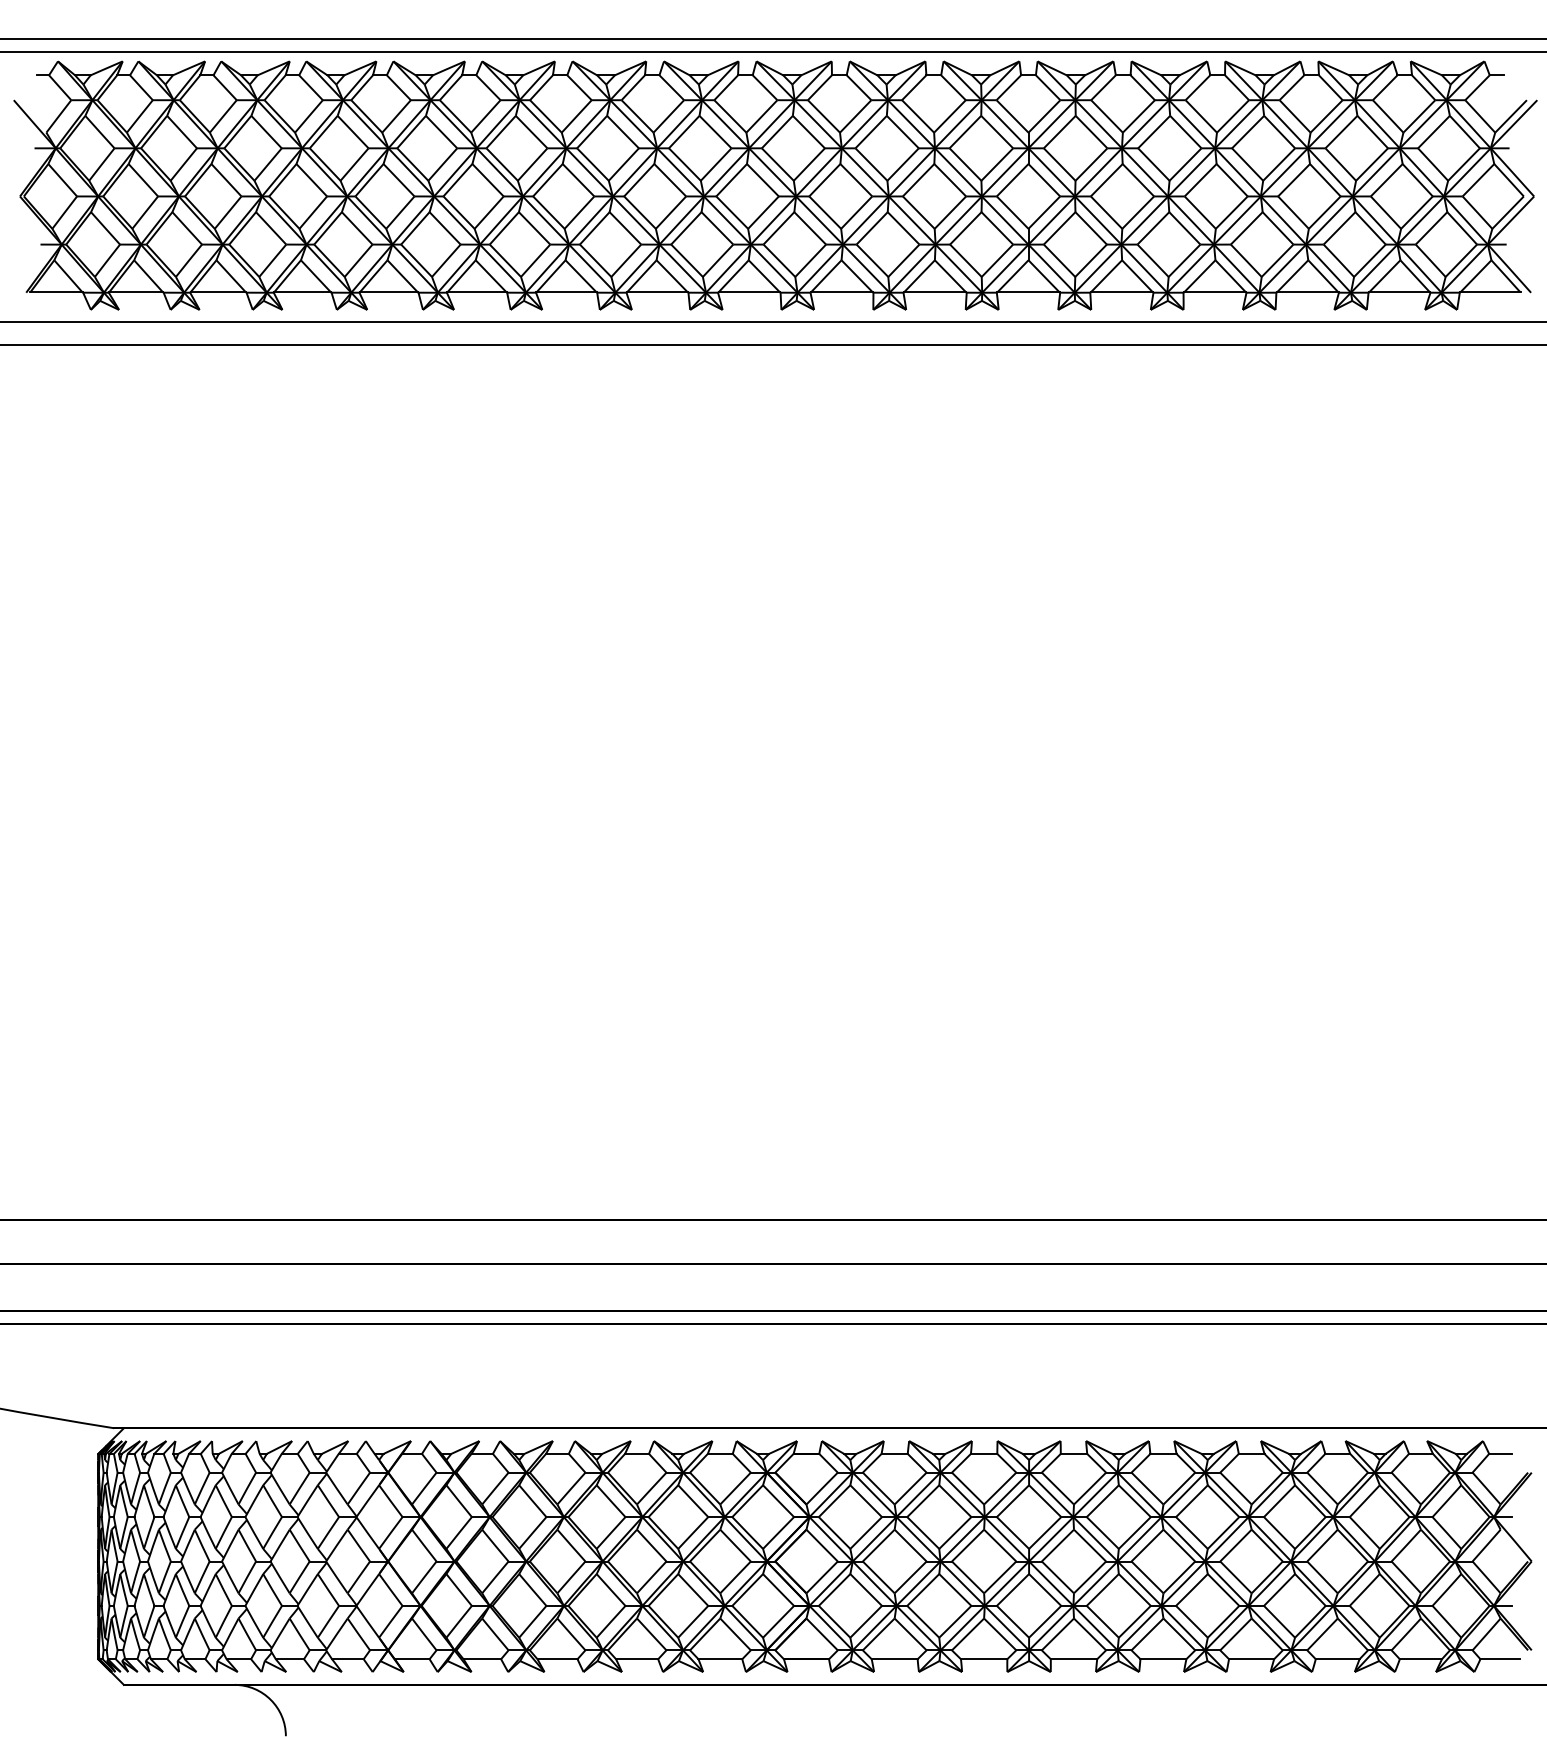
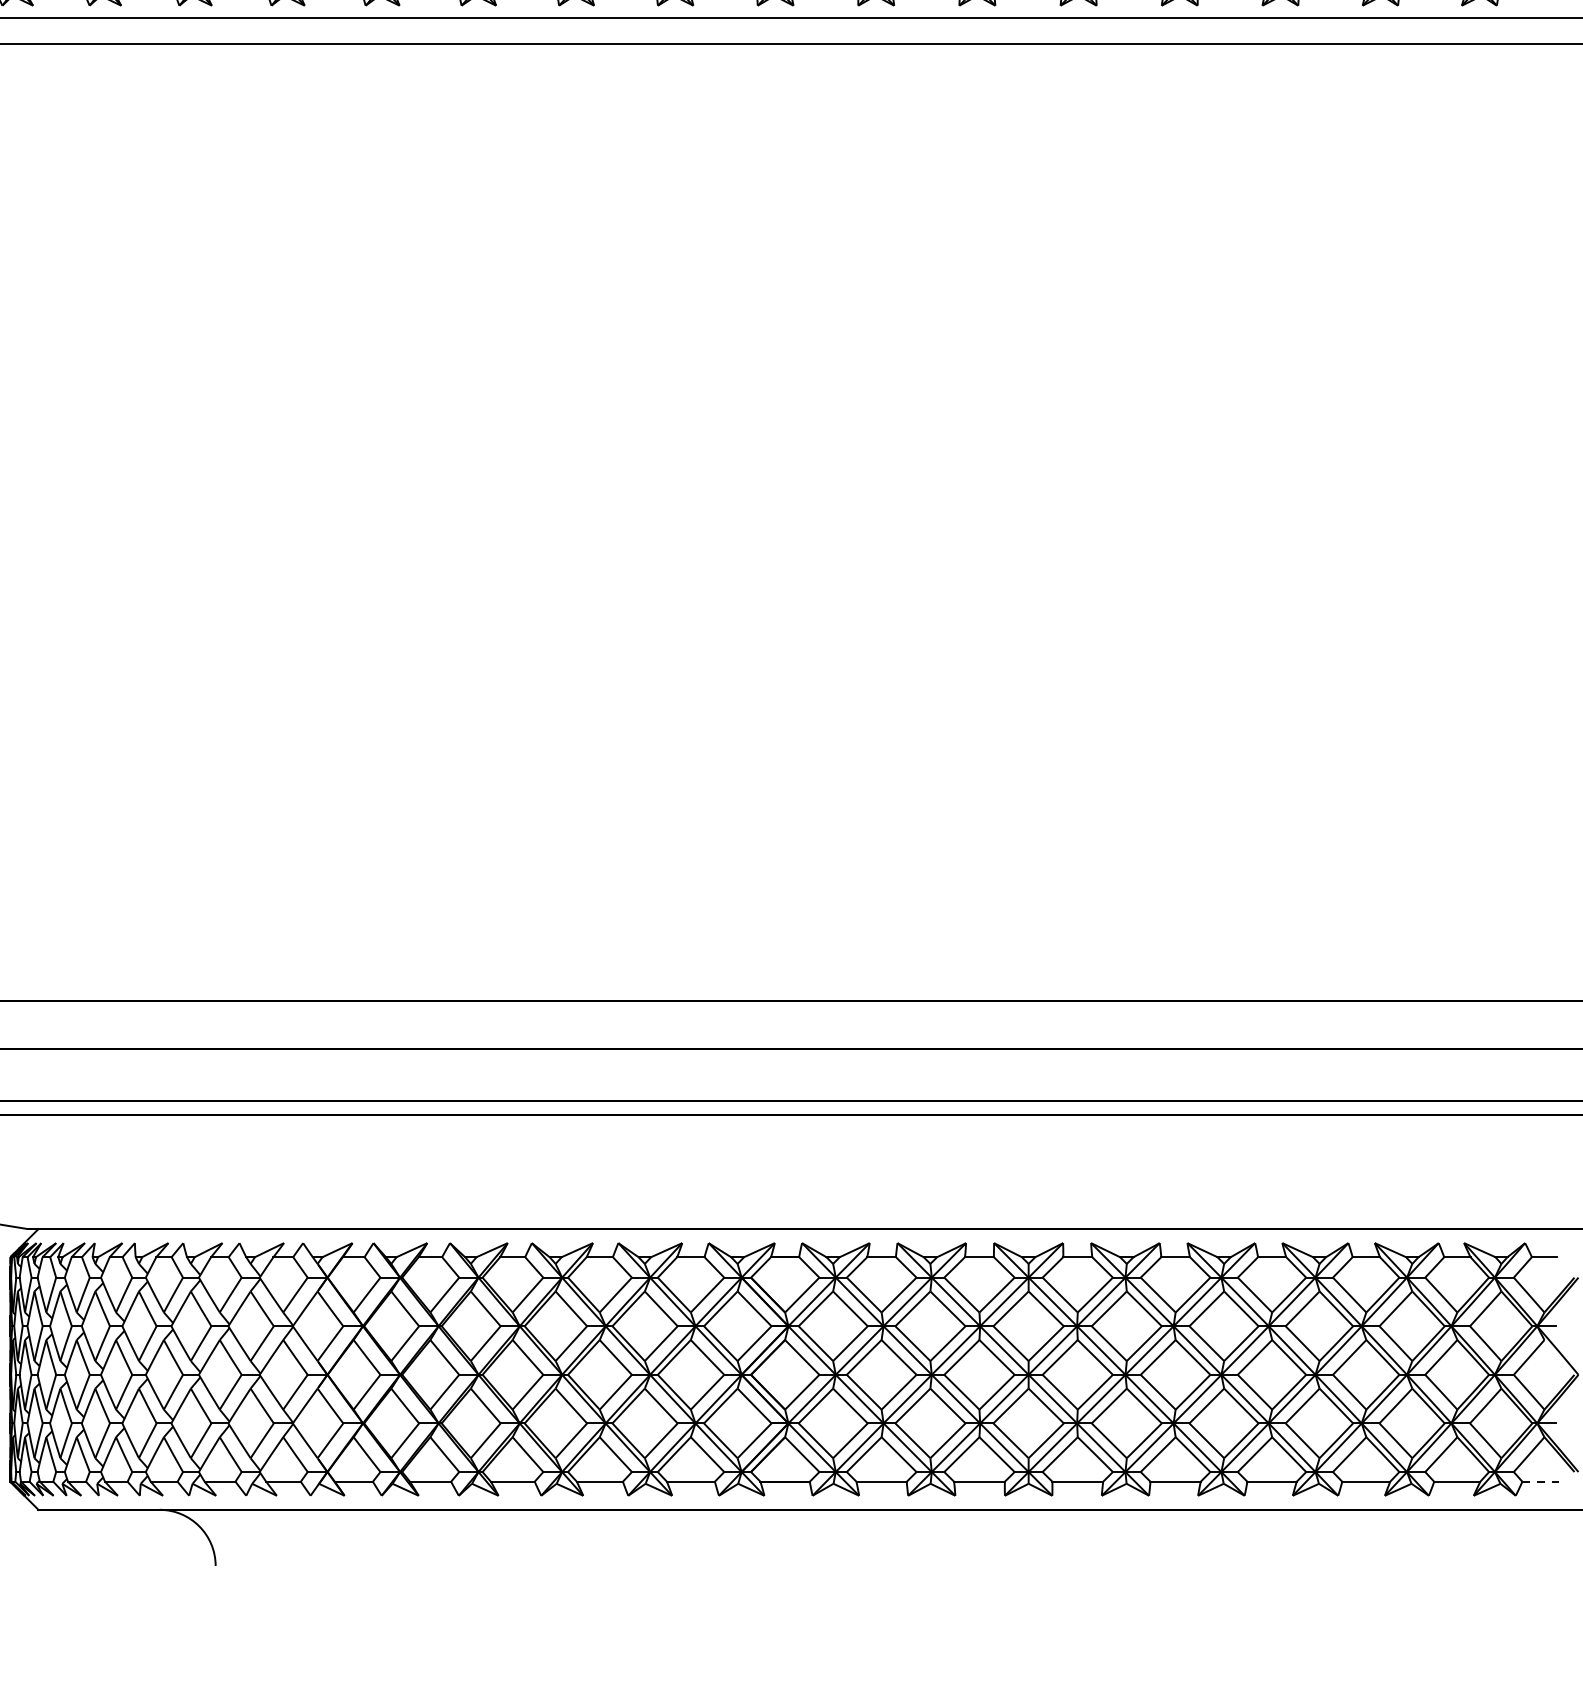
line: (1500, 1659) -> (1544, 1482), solid -> dashed

